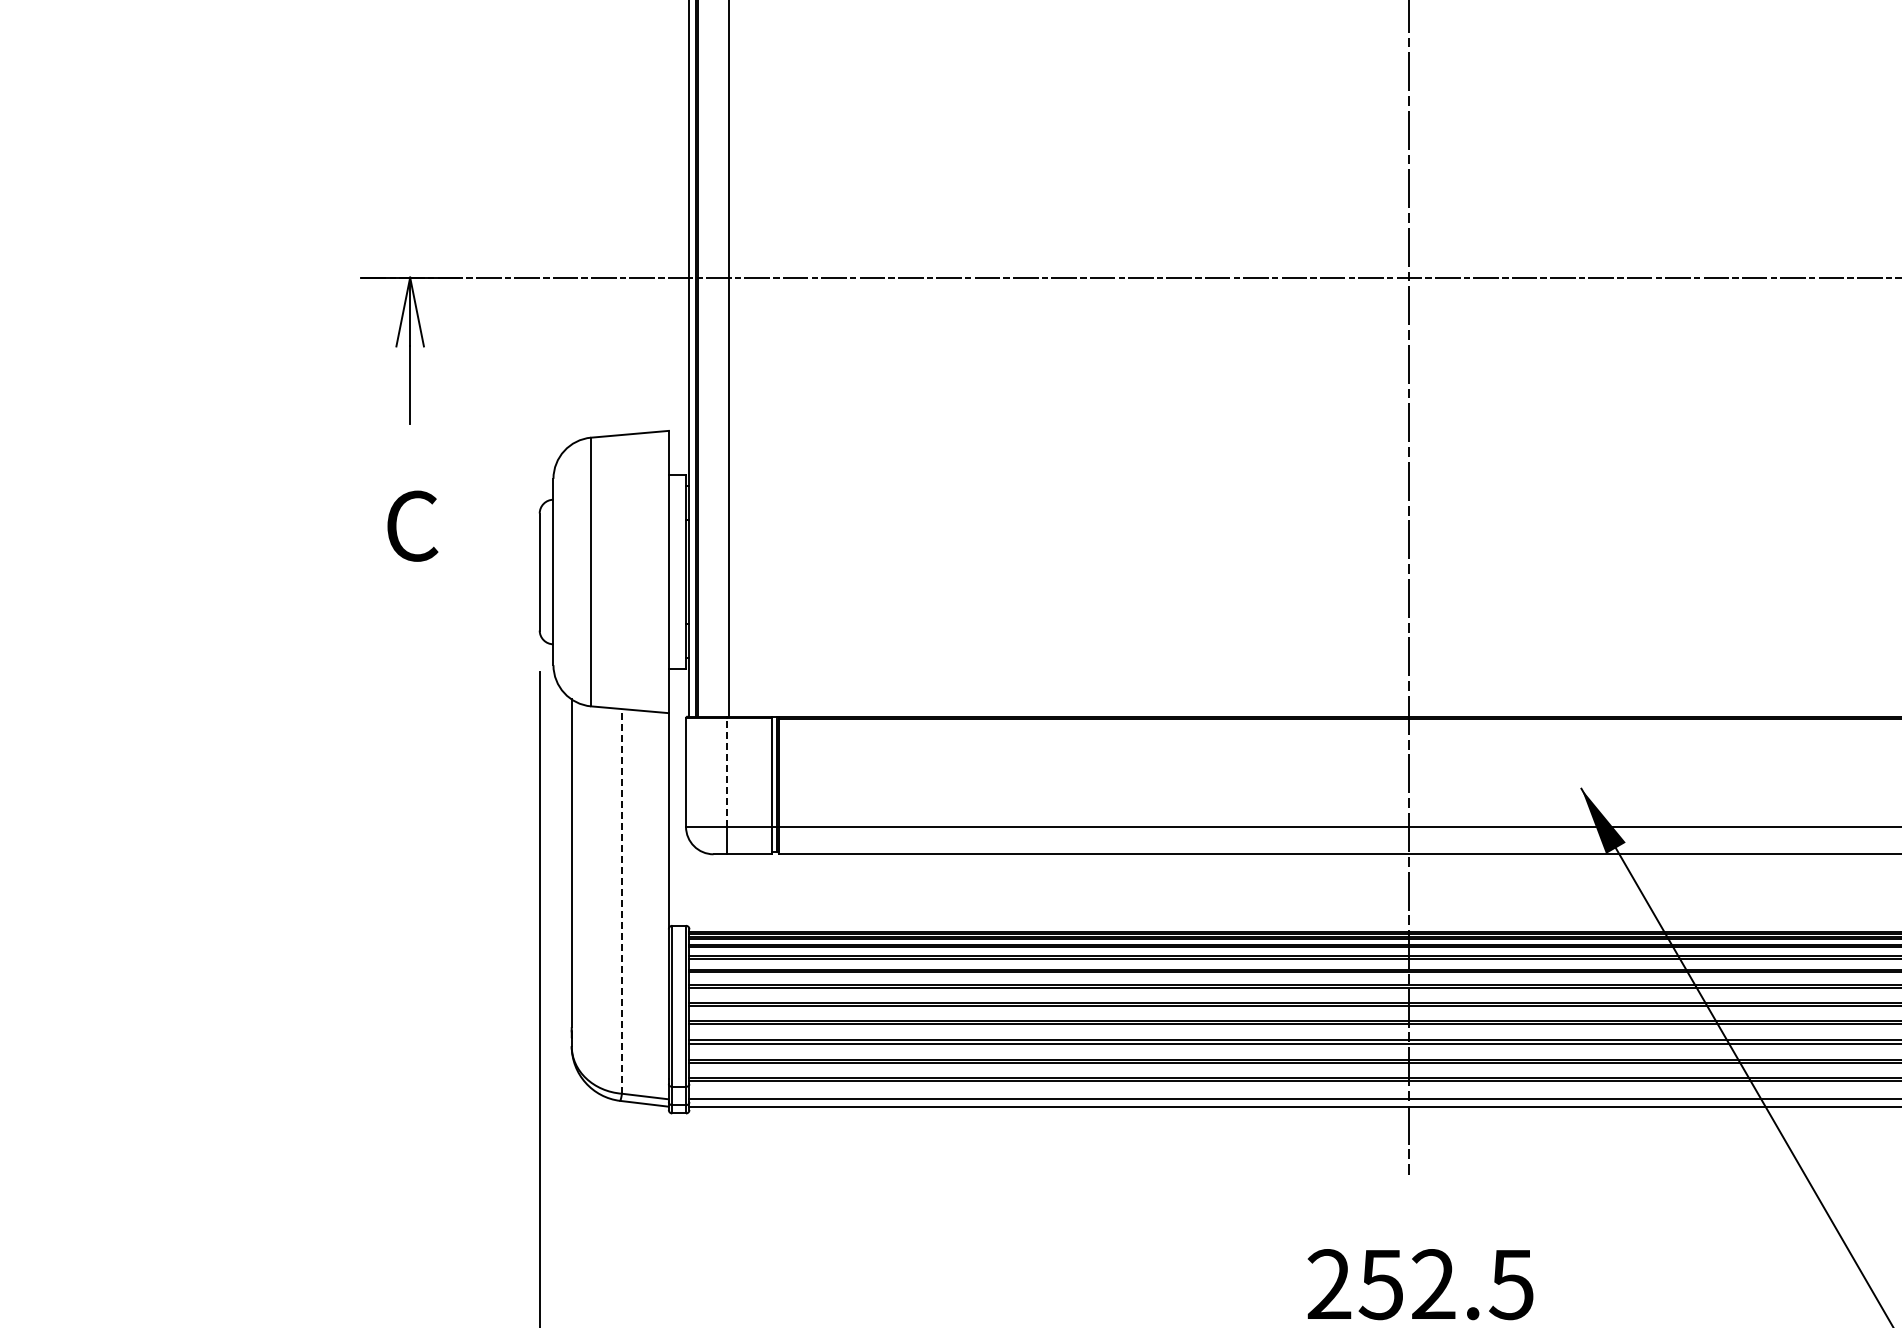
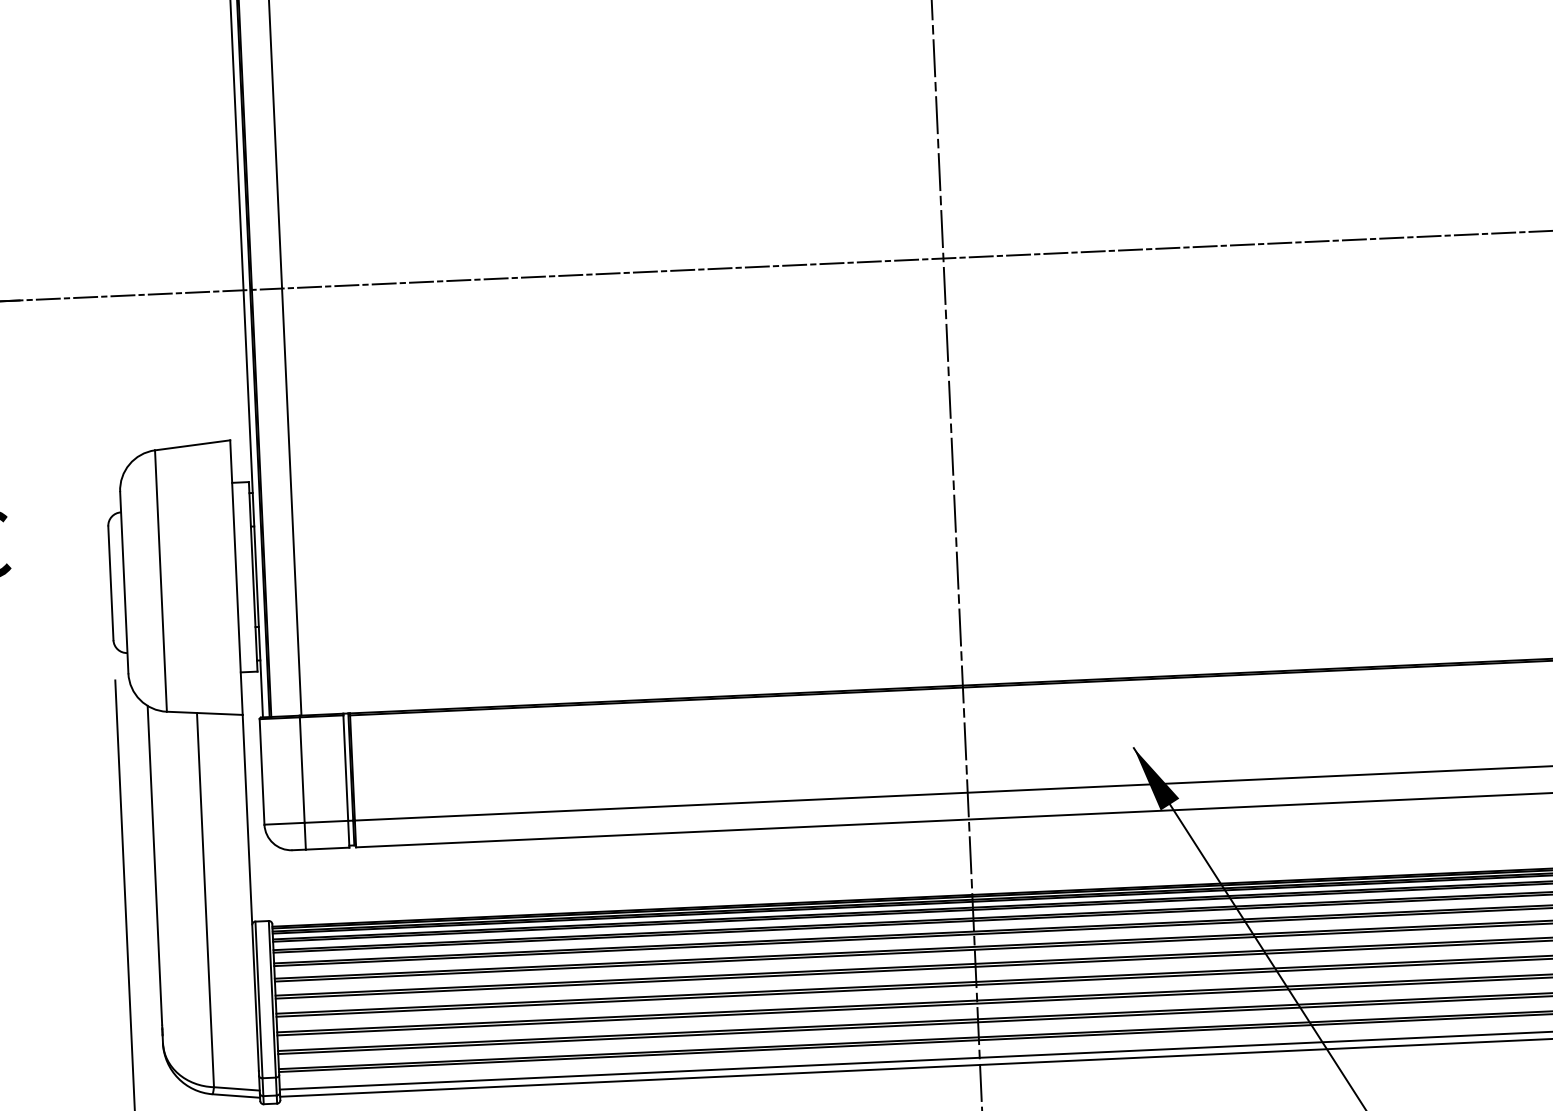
line: (727, 772) -> (302, 770), dashed -> solid
line: (622, 900) -> (205, 899), dashed -> solid

